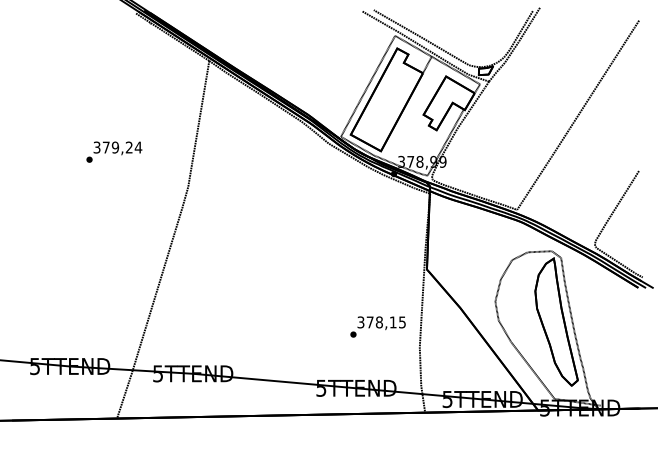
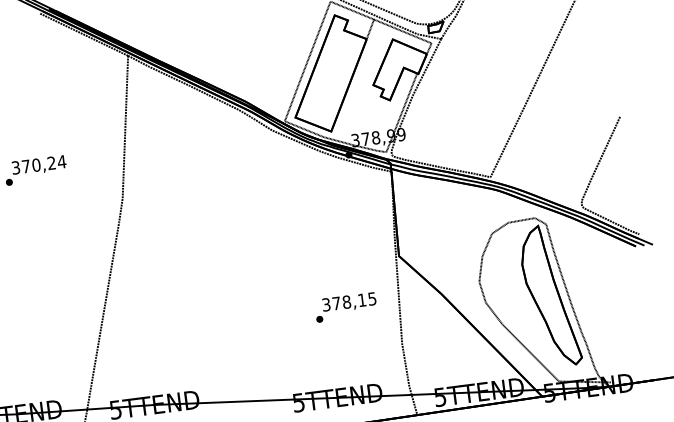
text: (114, 147) -> (35, 165), 379,24 -> 370,24
text: (377, 326) -> (345, 306), moved

